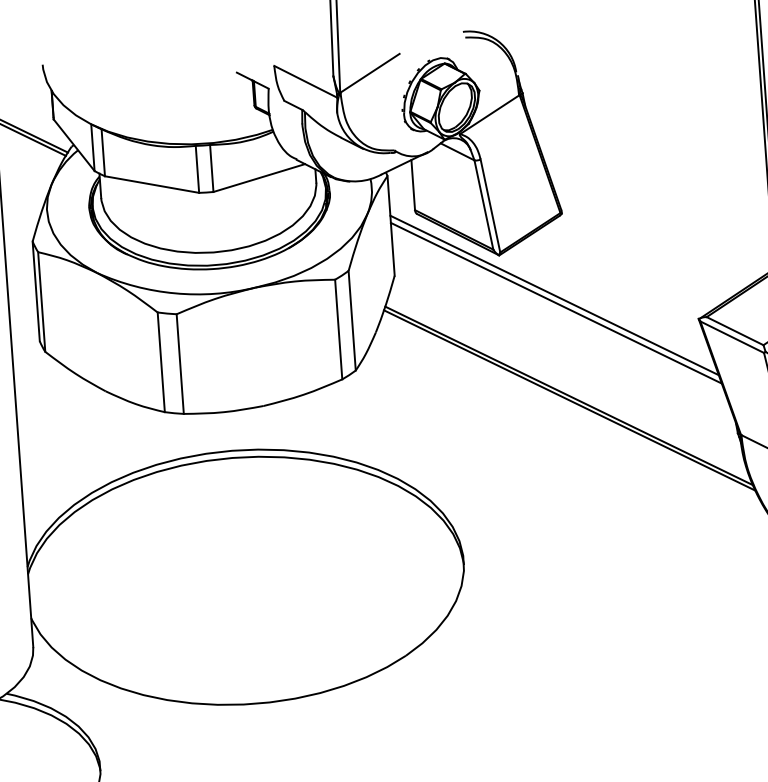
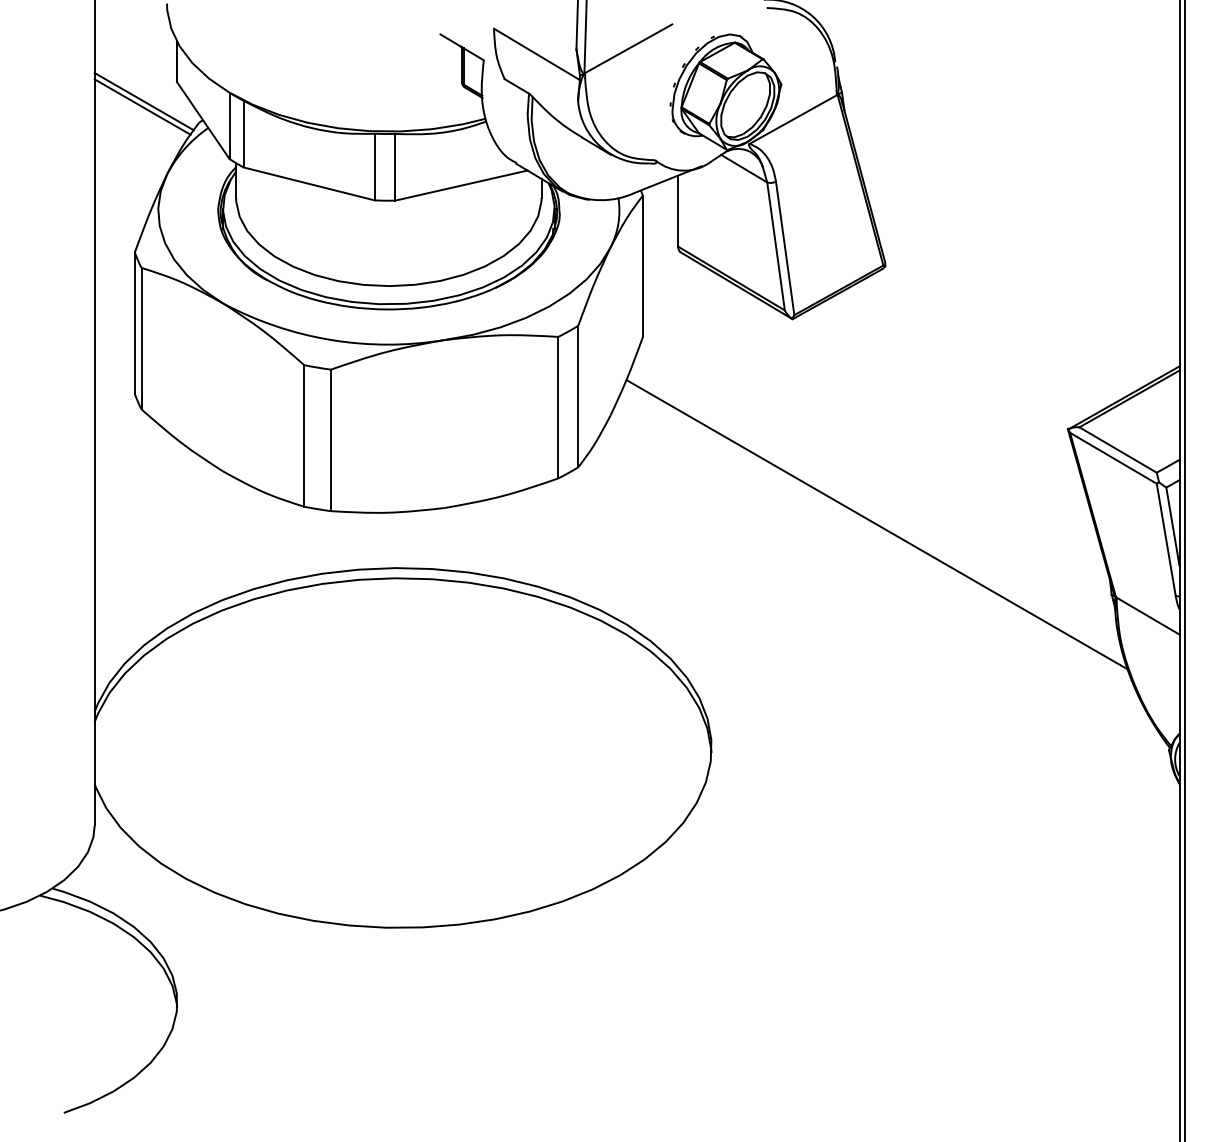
line: (554, 295) -> (866, 381), removed
line: (556, 303) -> (868, 392), removed
line: (569, 400) -> (877, 531), removed

